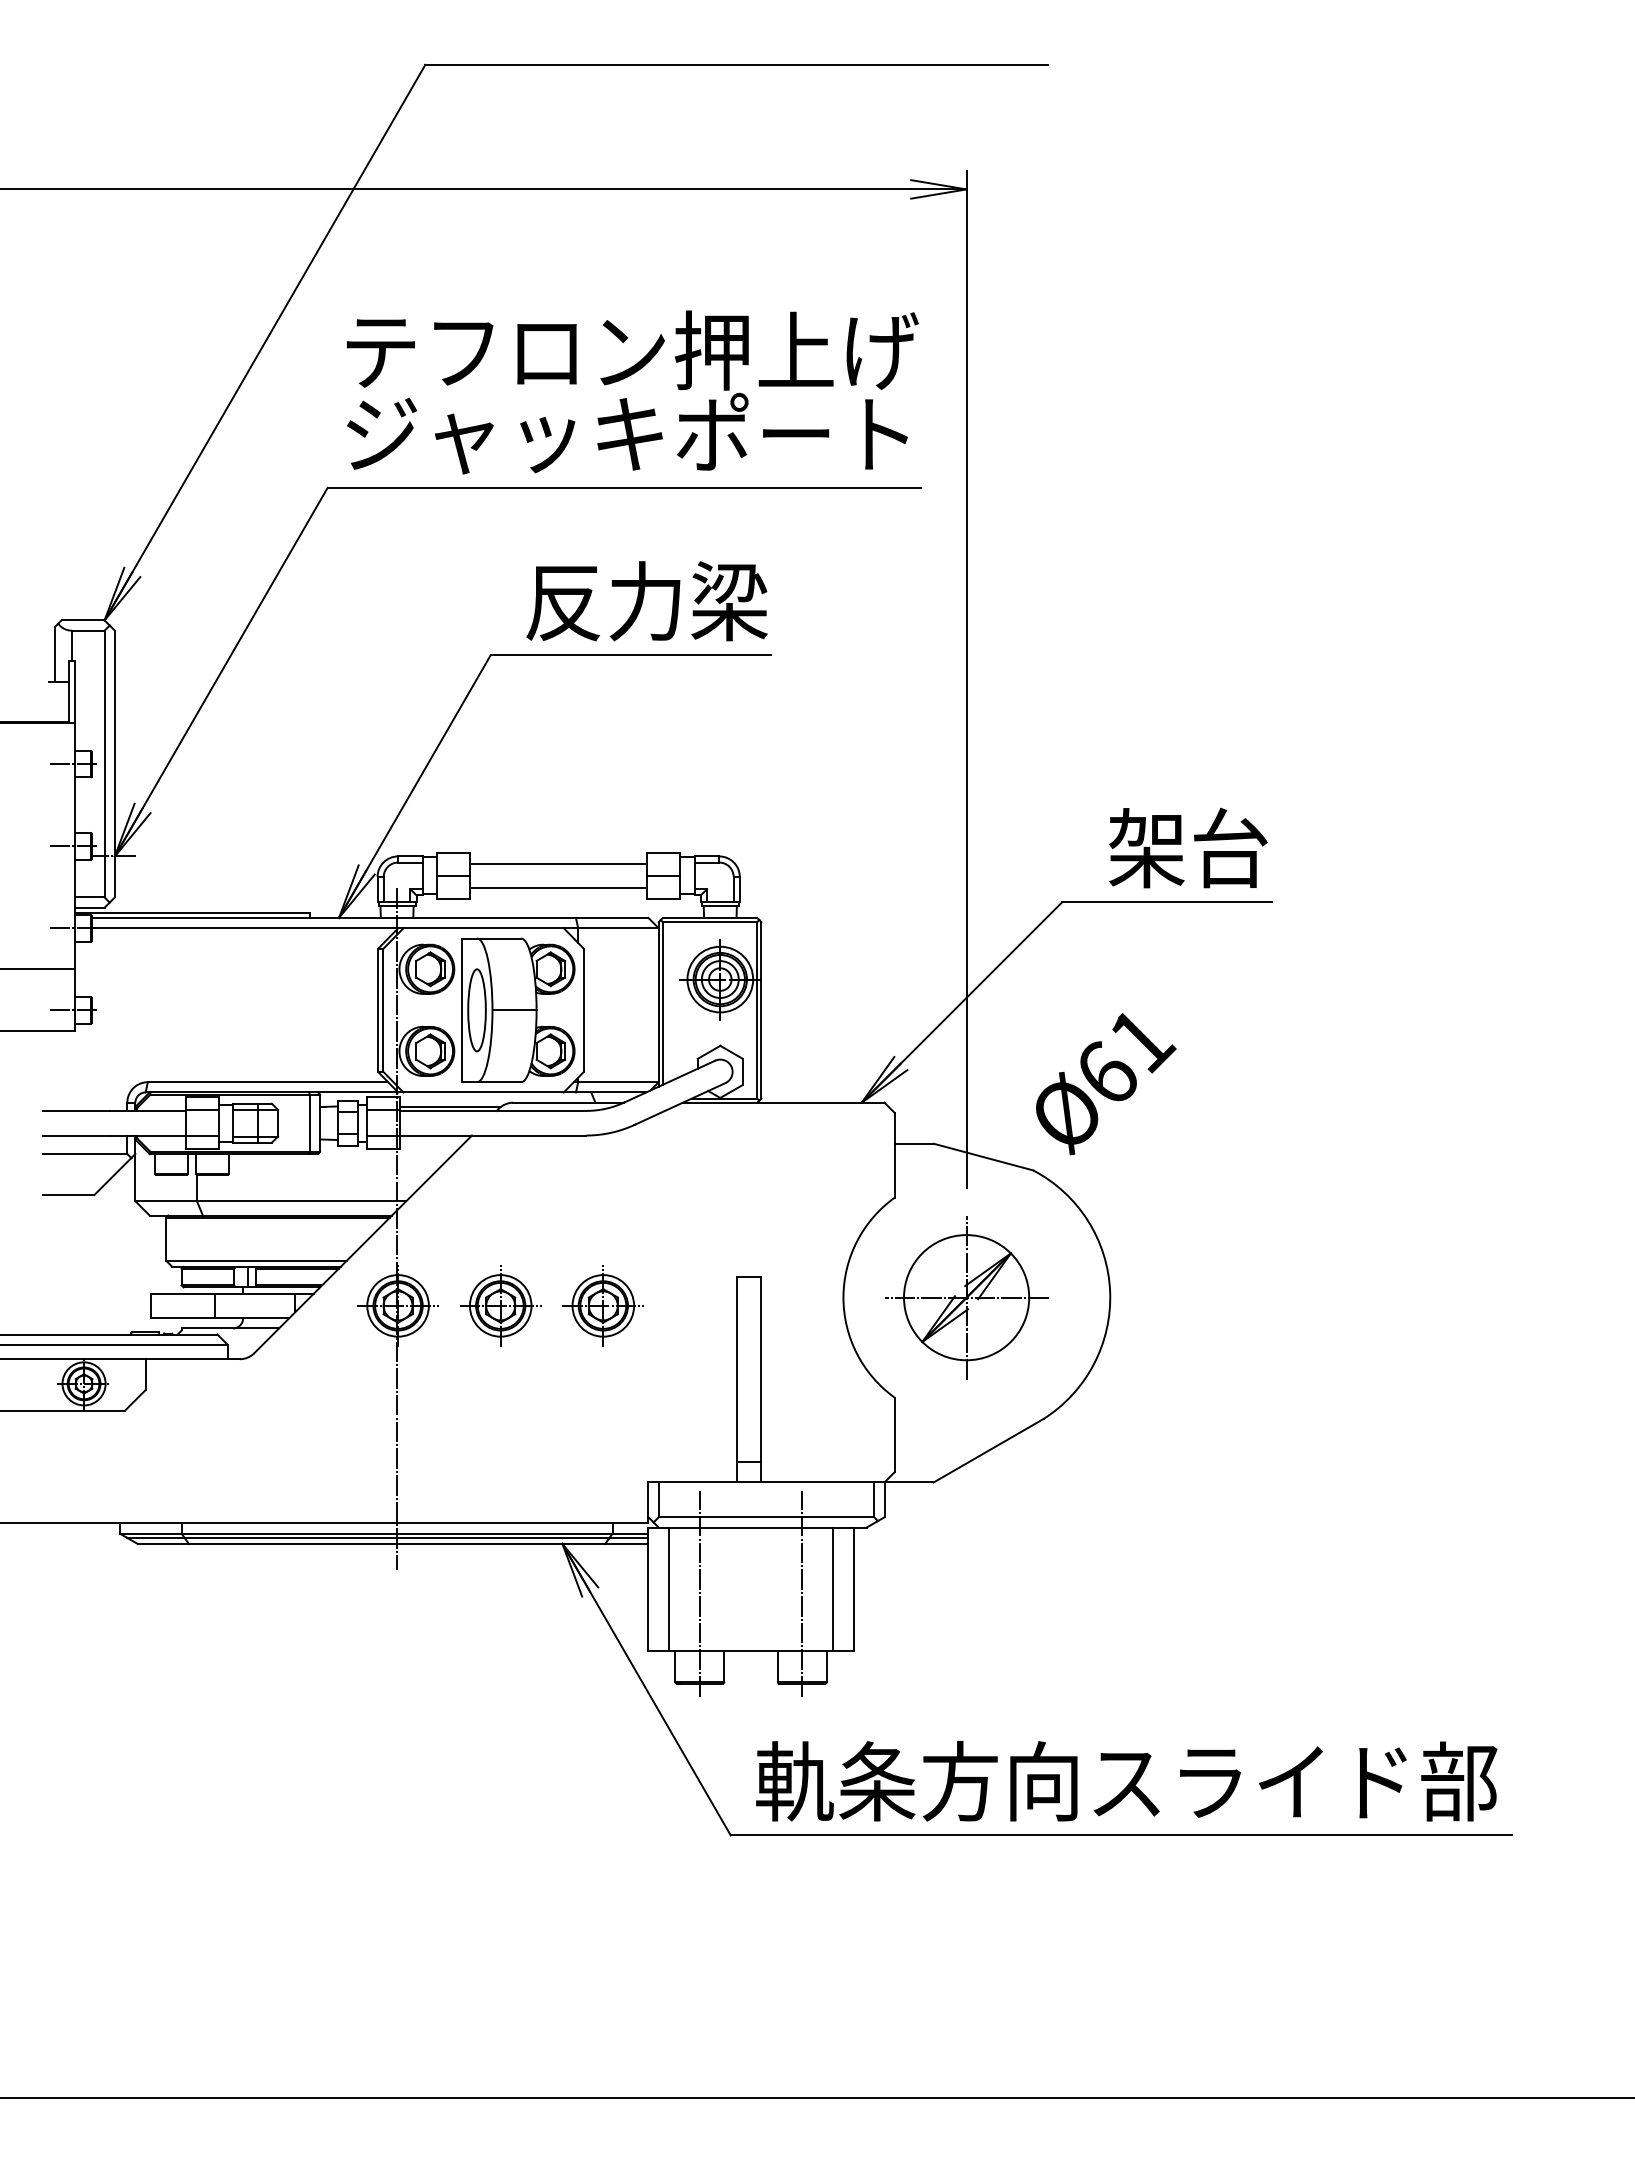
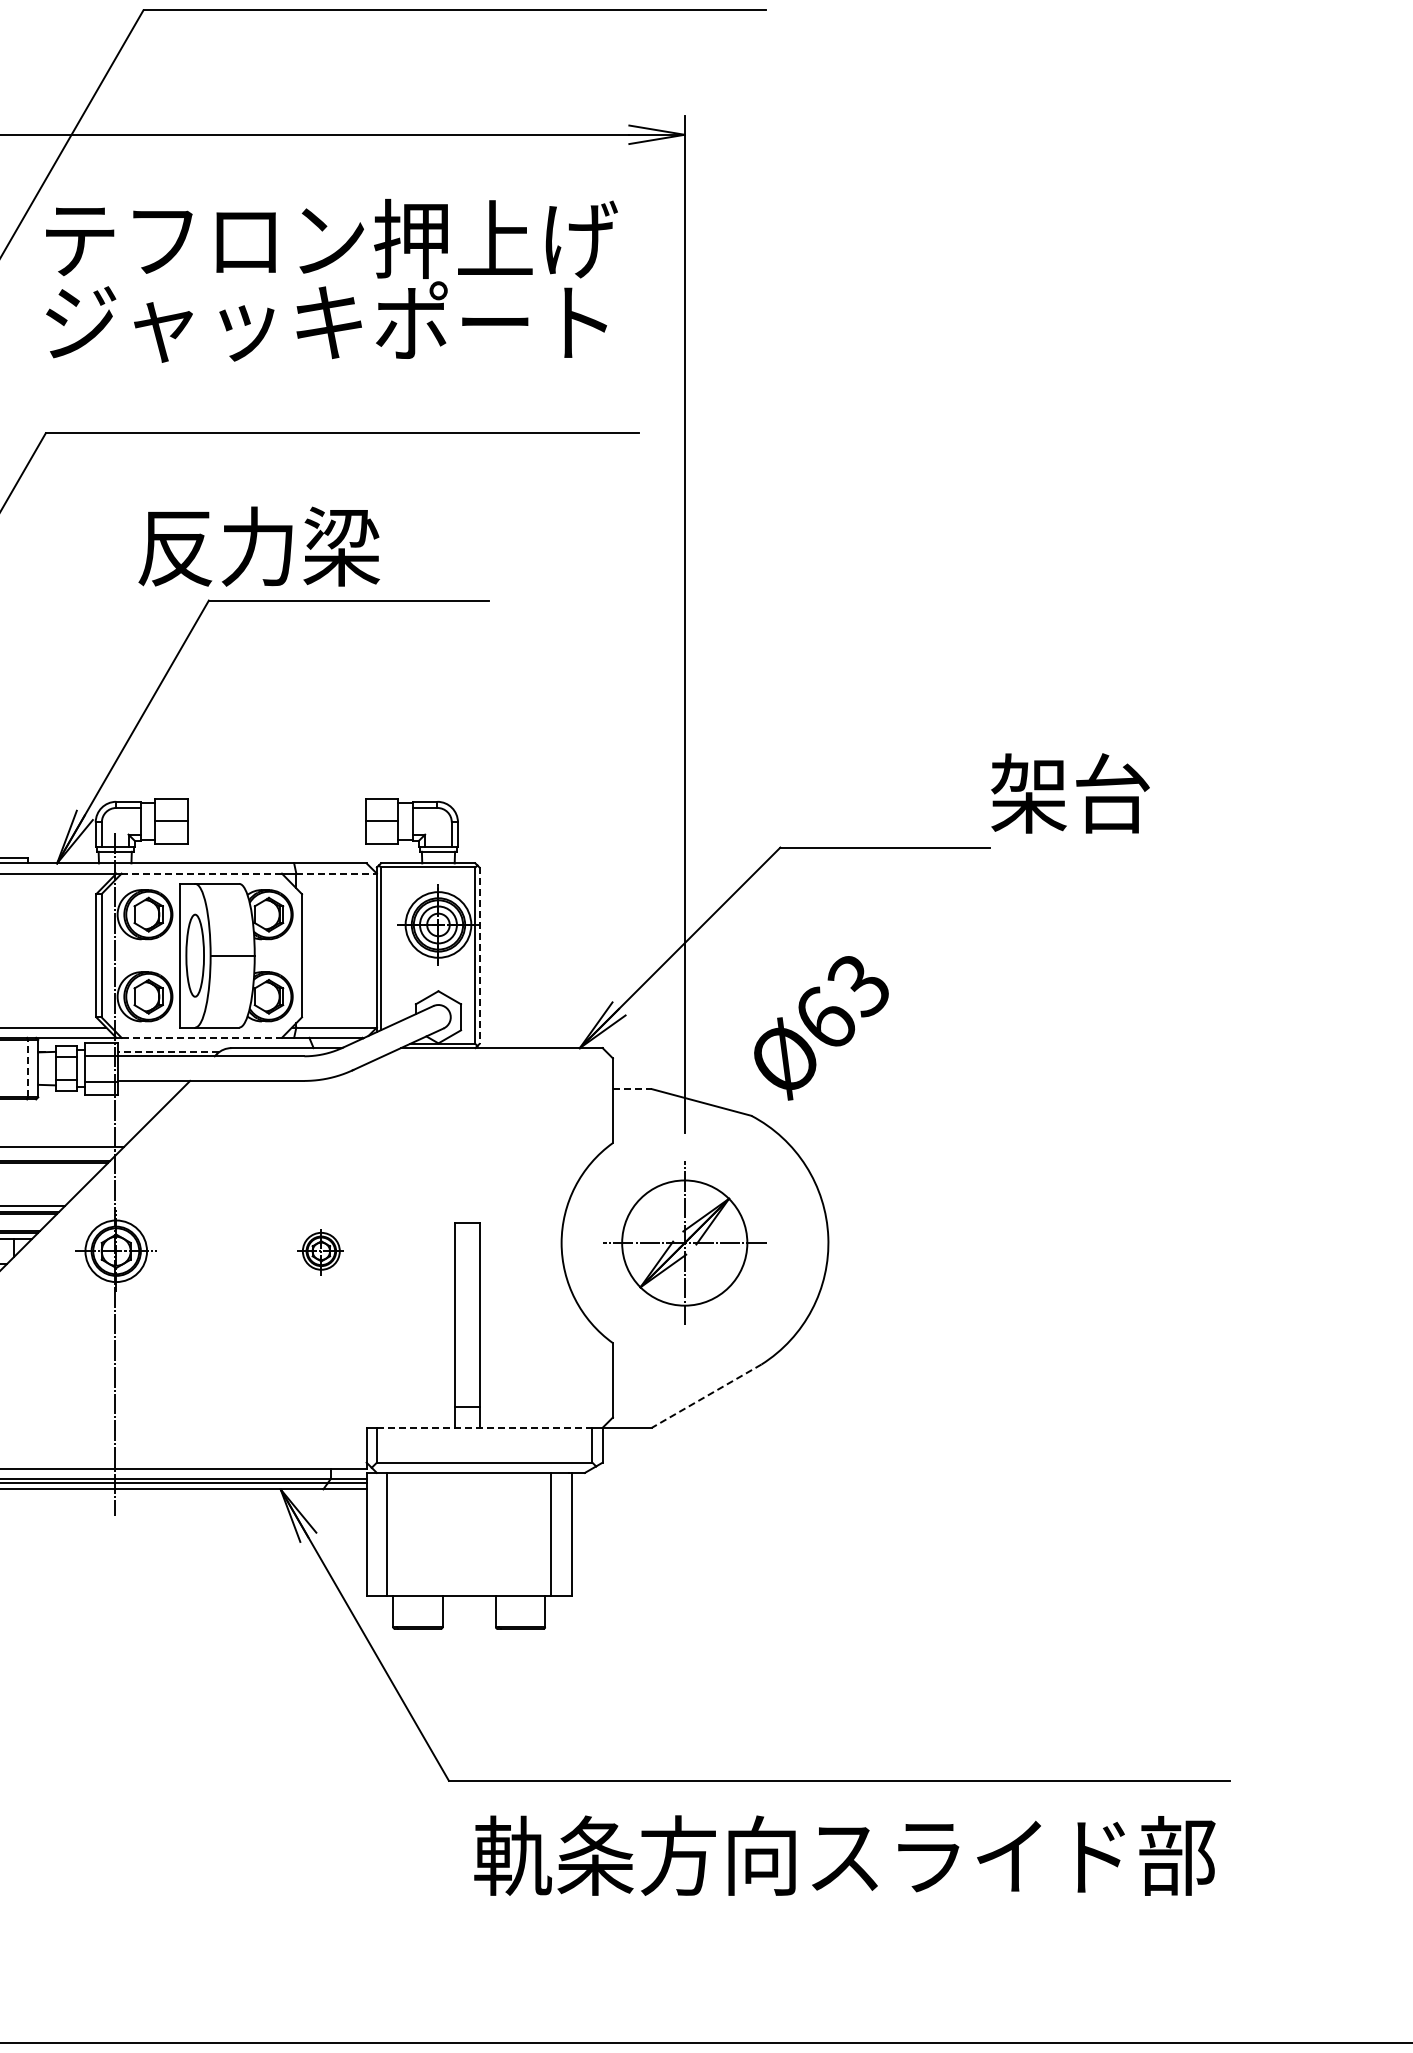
text: (632, 392) -> (331, 280), moved
text: (646, 601) -> (258, 546), moved
text: (1187, 847) -> (1069, 792), moved
line: (558, 863) -> (276, 808), removed
line: (558, 888) -> (276, 833), removed
line: (483, 928) -> (201, 873), solid -> dashed
line: (618, 928) -> (336, 873), solid -> dashed
line: (761, 1010) -> (479, 955), solid -> dashed
text: (1142, 1041) -> (860, 986), Ø61 -> Ø63
line: (484, 1092) -> (202, 1037), solid -> dashed
line: (450, 1106) -> (168, 1051), solid -> dashed
line: (309, 1123) -> (27, 1068), solid -> dashed
line: (914, 1143) -> (632, 1088), solid -> dashed
part: (500, 1305) -> (218, 1250), removed
part: (602, 1305) -> (320, 1250), size x0.6
line: (988, 1450) -> (706, 1395), solid -> dashed
line: (766, 1482) -> (484, 1427), solid -> dashed
line: (699, 1593) -> (417, 1538), removed
line: (802, 1593) -> (520, 1538), removed
text: (1126, 1781) -> (844, 1855), moved

